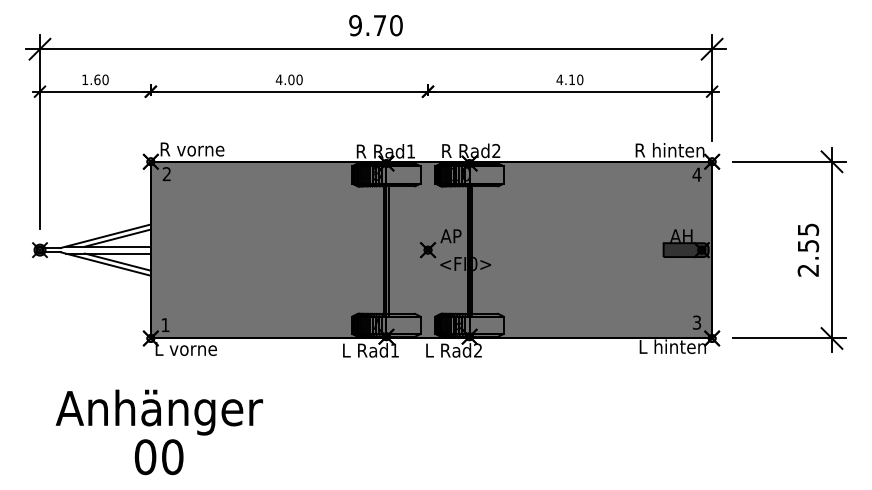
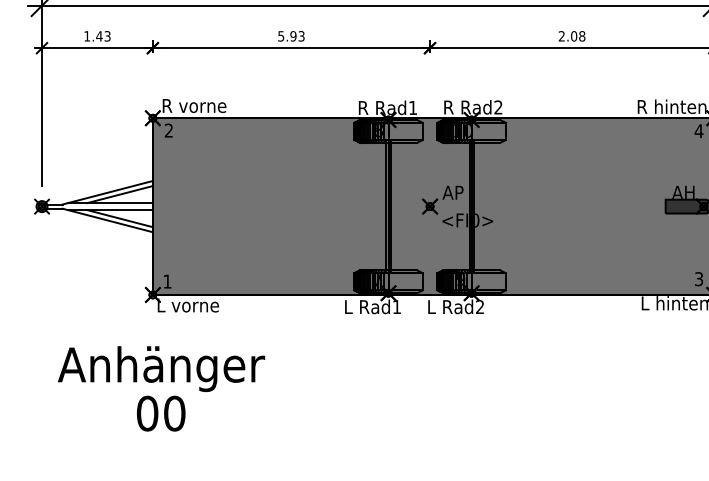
text: (101, 79) -> (103, 35), 1.60 -> 1.43
text: (288, 79) -> (290, 35), 4.00 -> 5.93
text: (569, 79) -> (571, 35), 4.10 -> 2.08

